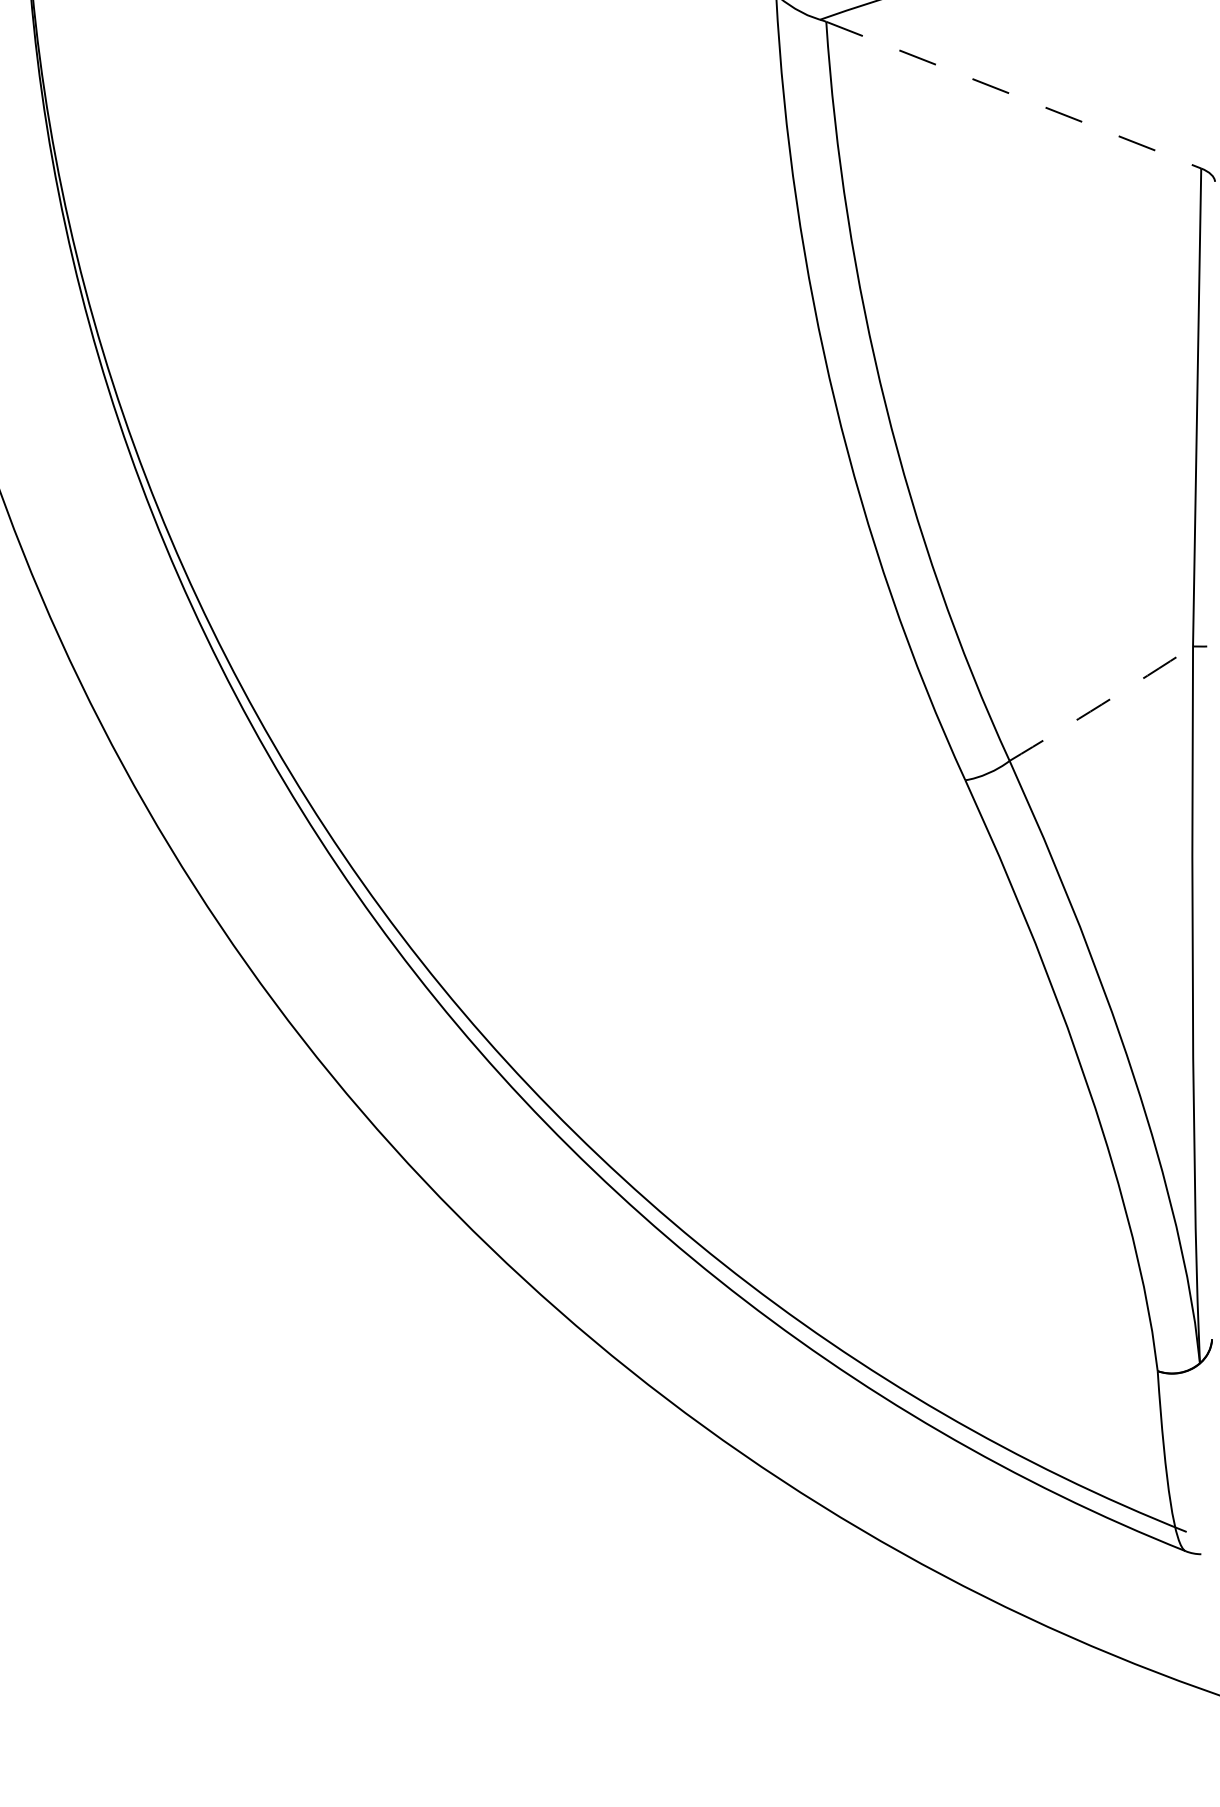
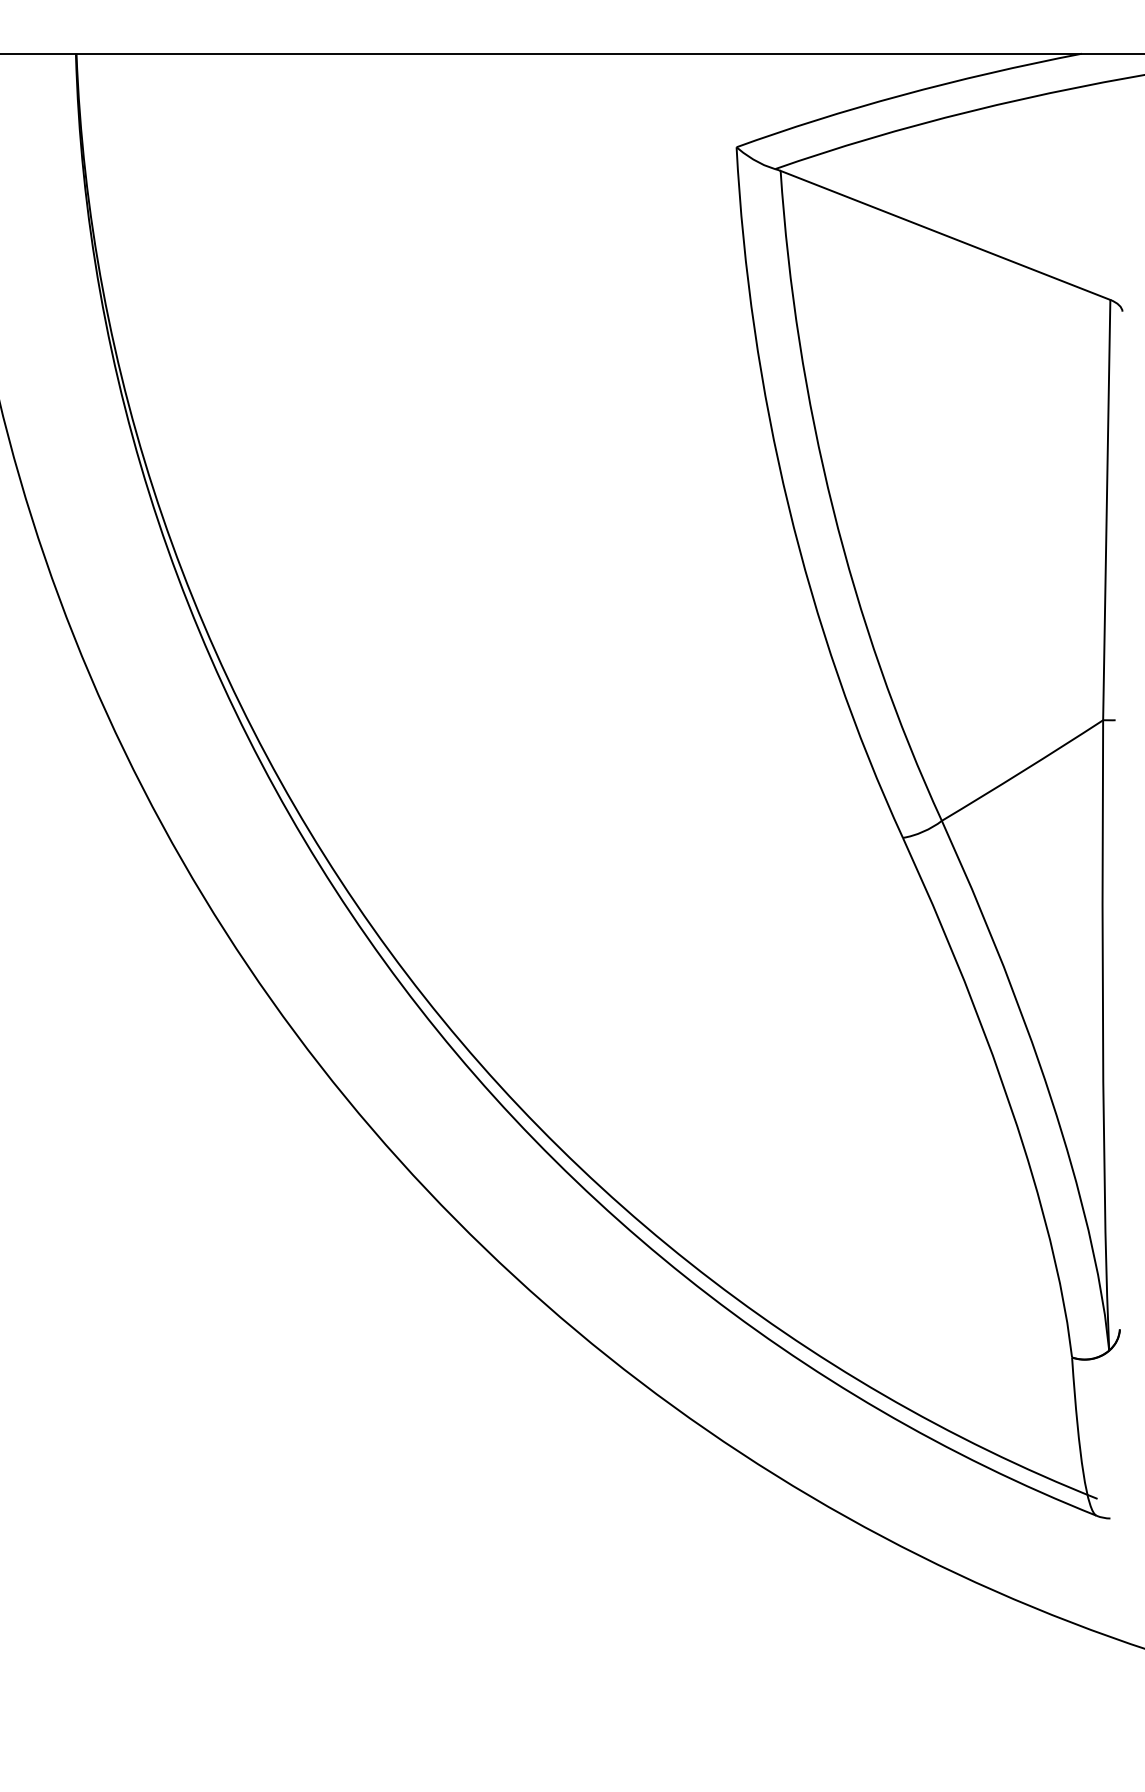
line: (1013, 95) -> (945, 235), dashed -> solid
arc: (1101, 704) -> (1022, 771), dashed -> solid

